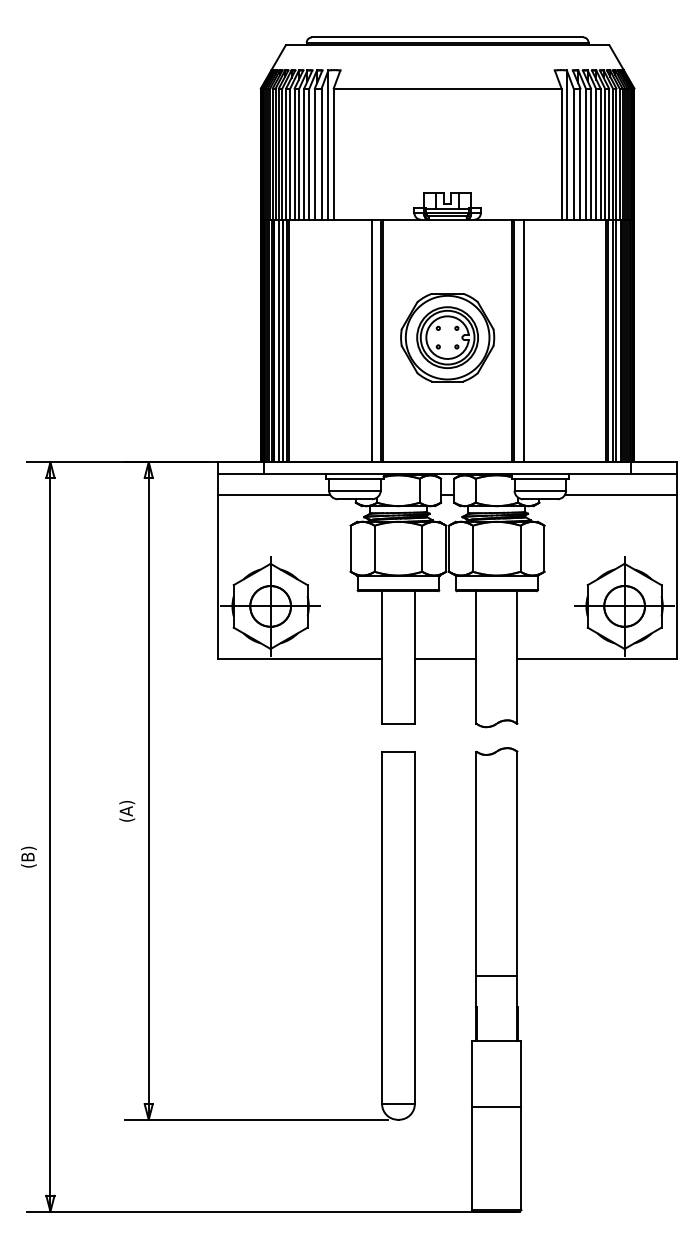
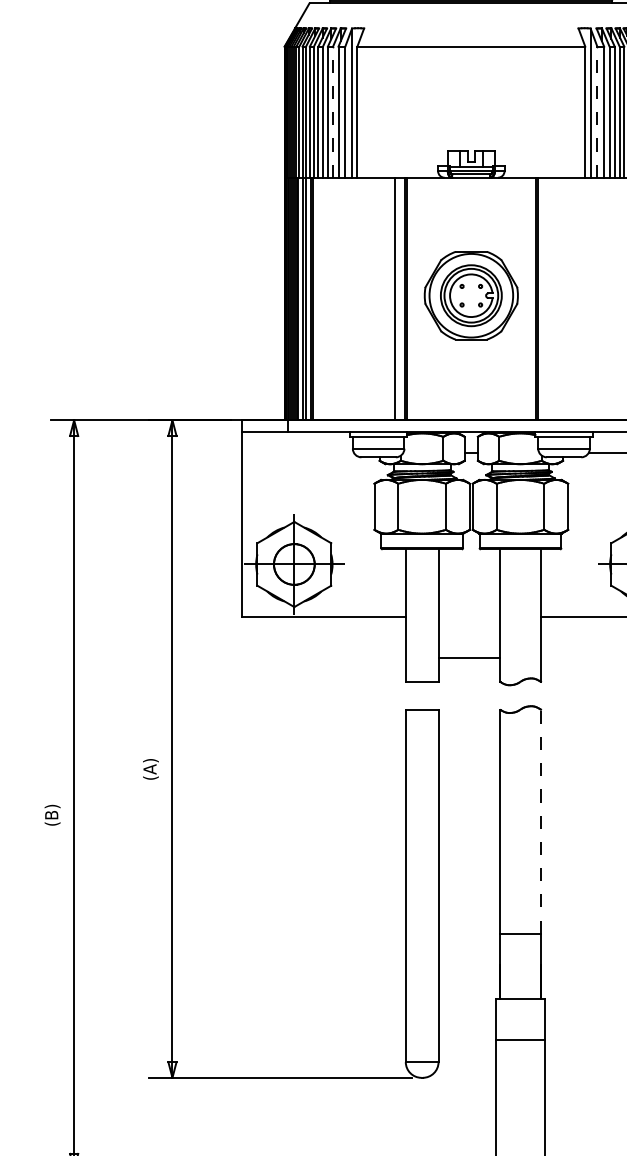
line: (309, 154) -> (333, 112), solid -> dashed
line: (573, 154) -> (597, 112), solid -> dashed
line: (523, 340) -> (547, 298), removed
line: (274, 494) -> (298, 452), removed
line: (445, 658) -> (469, 657), moved
line: (517, 863) -> (541, 821), solid -> dashed
line: (496, 1106) -> (520, 1039), moved

